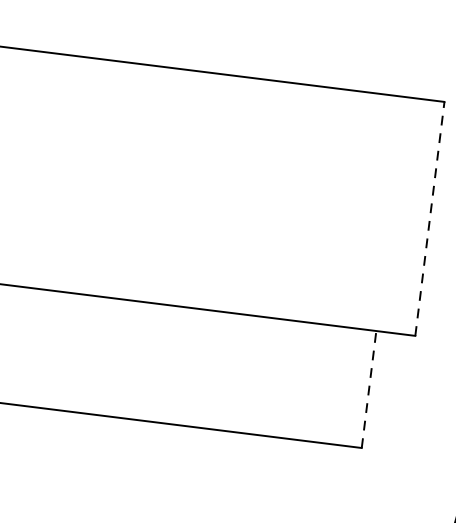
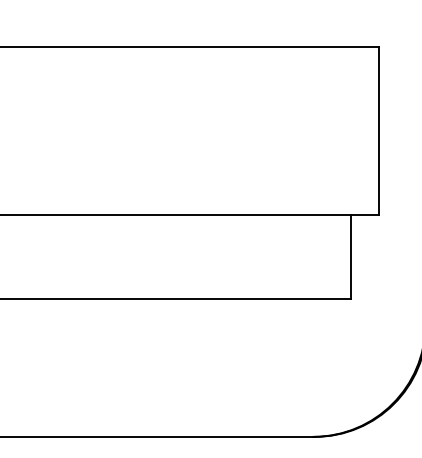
line: (430, 217) -> (379, 130), dashed -> solid
line: (369, 388) -> (351, 256), dashed -> solid

